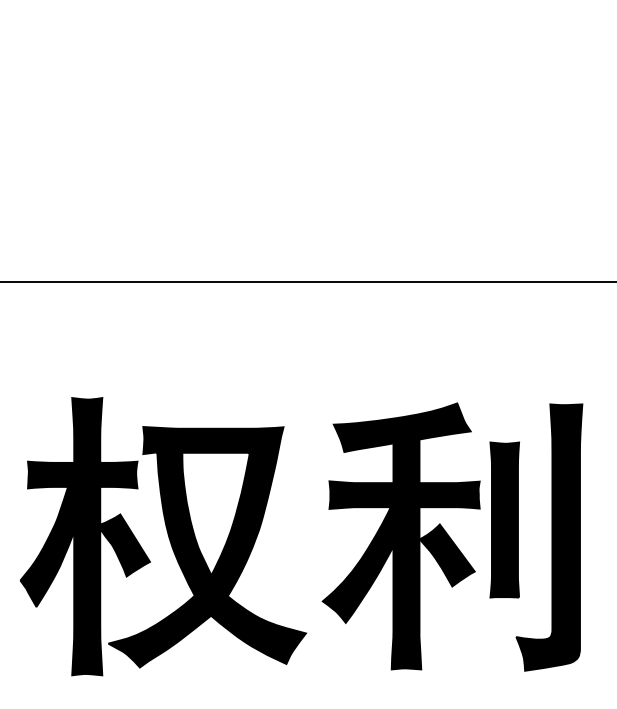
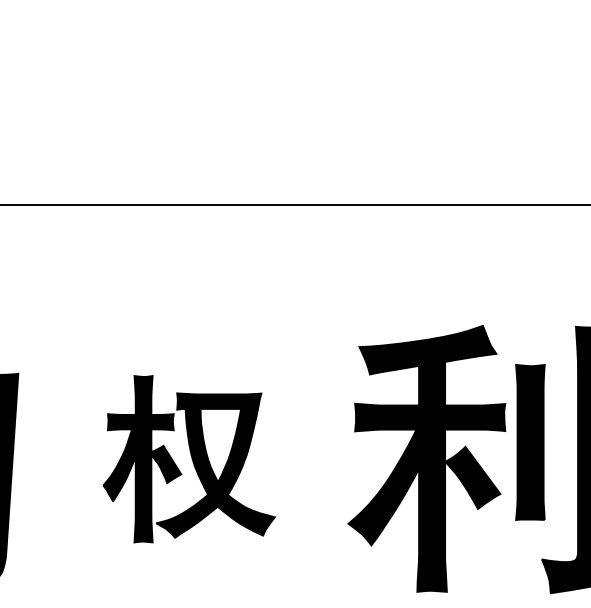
part: (163, 536) -> (189, 458), size x0.6

